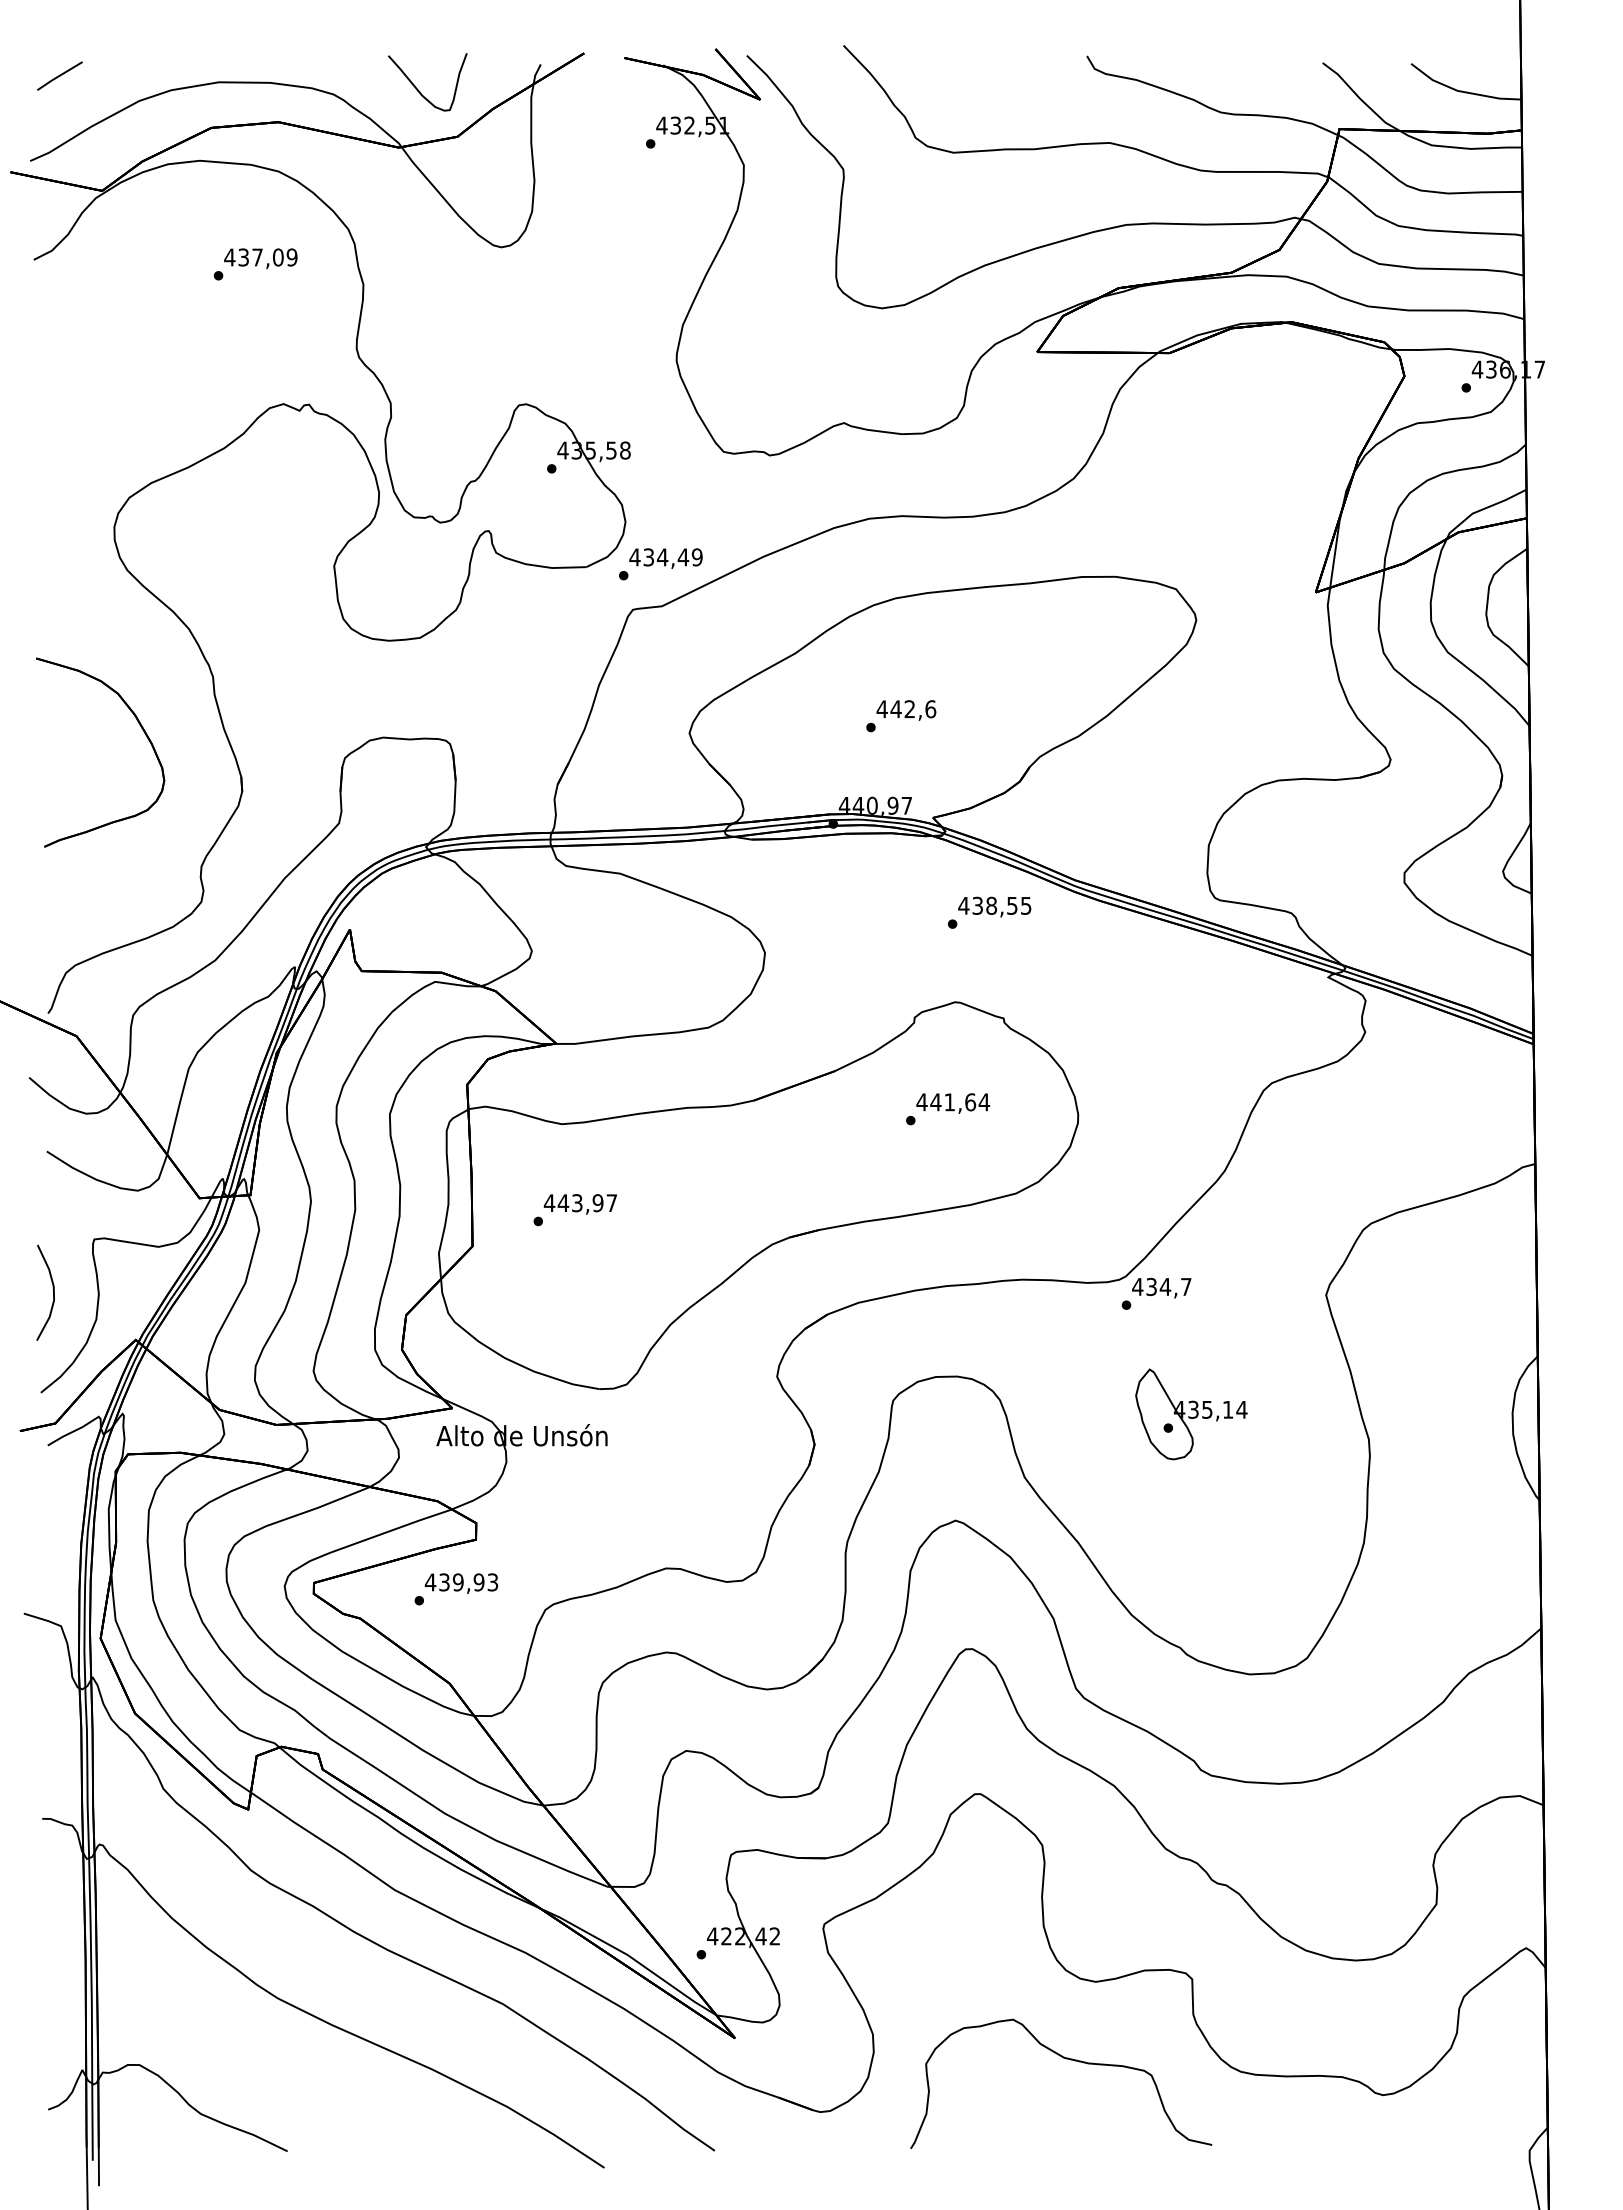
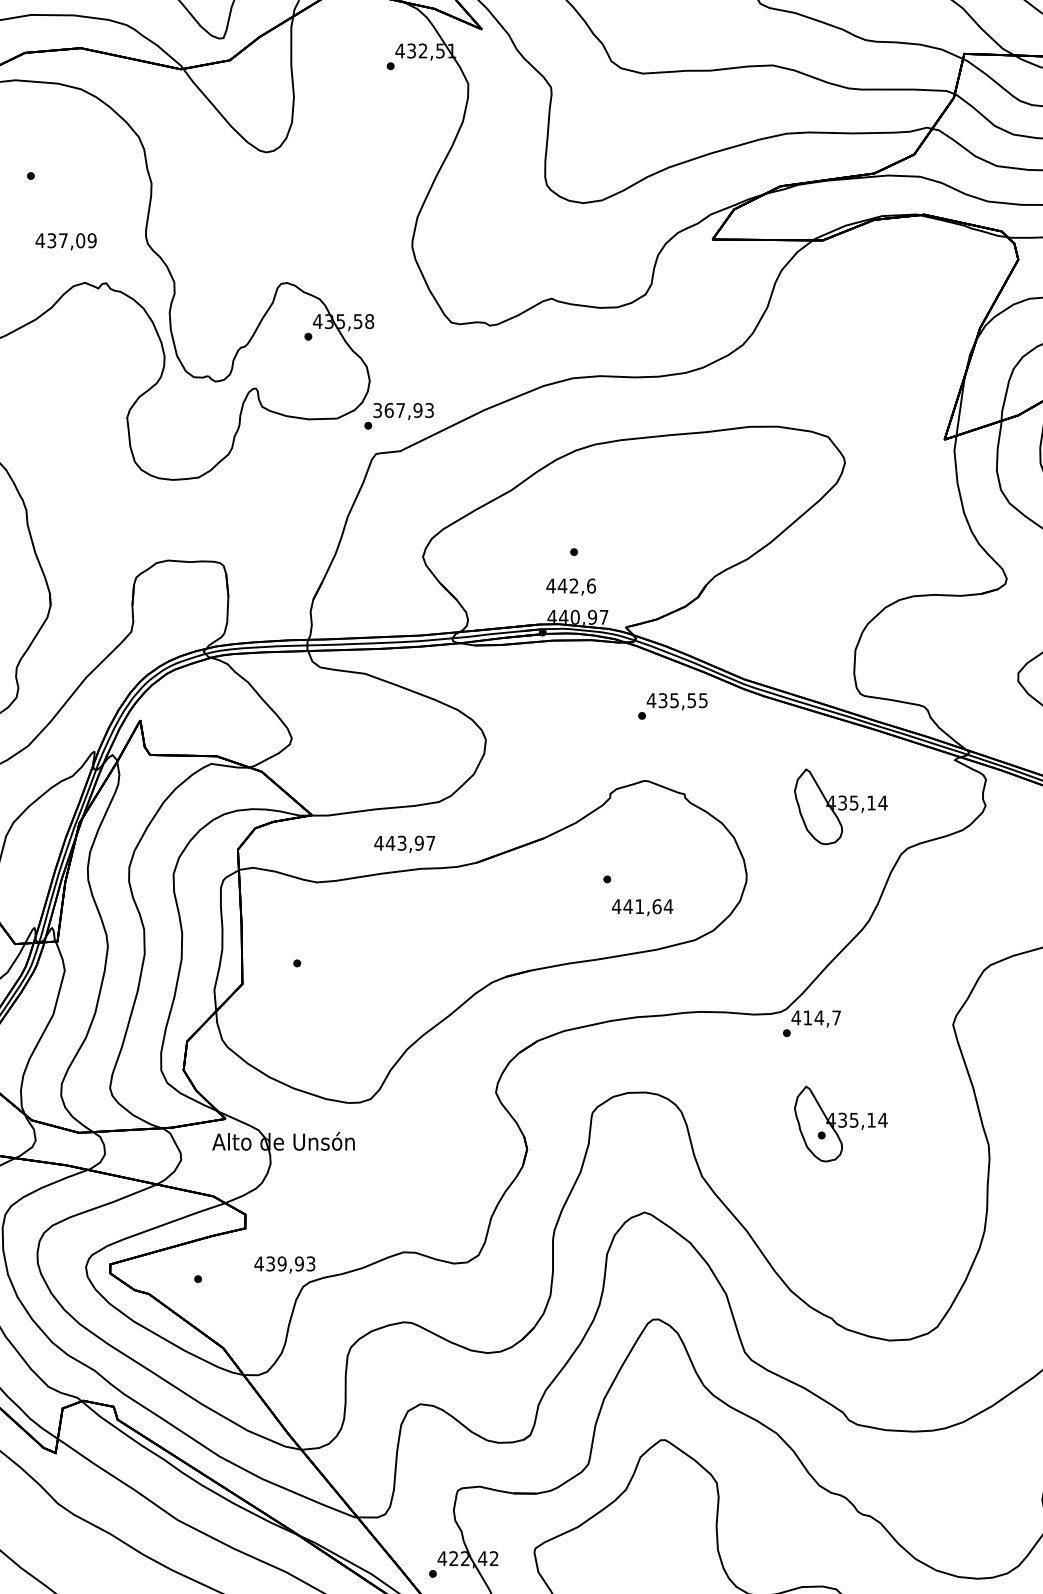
text: (260, 258) -> (65, 241), moved
text: (665, 557) -> (403, 410), 434,49 -> 367,93
text: (906, 710) -> (571, 587), moved
text: (991, 905) -> (674, 700), 438,55 -> 435,55
part: (1191, 1033) -> (841, 806), added
text: (953, 1103) -> (642, 907), moved
text: (579, 1204) -> (403, 844), moved
text: (1151, 1286) -> (807, 1017), 434,7 -> 414,7
text: (461, 1583) -> (284, 1264), moved

